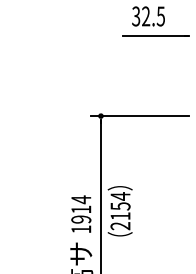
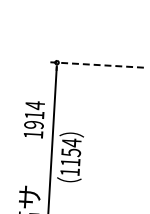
line: (139, 116) -> (94, 65), solid -> dashed
text: (81, 213) -> (34, 119), moved
text: (120, 226) -> (69, 172), 2154 -> 1154

